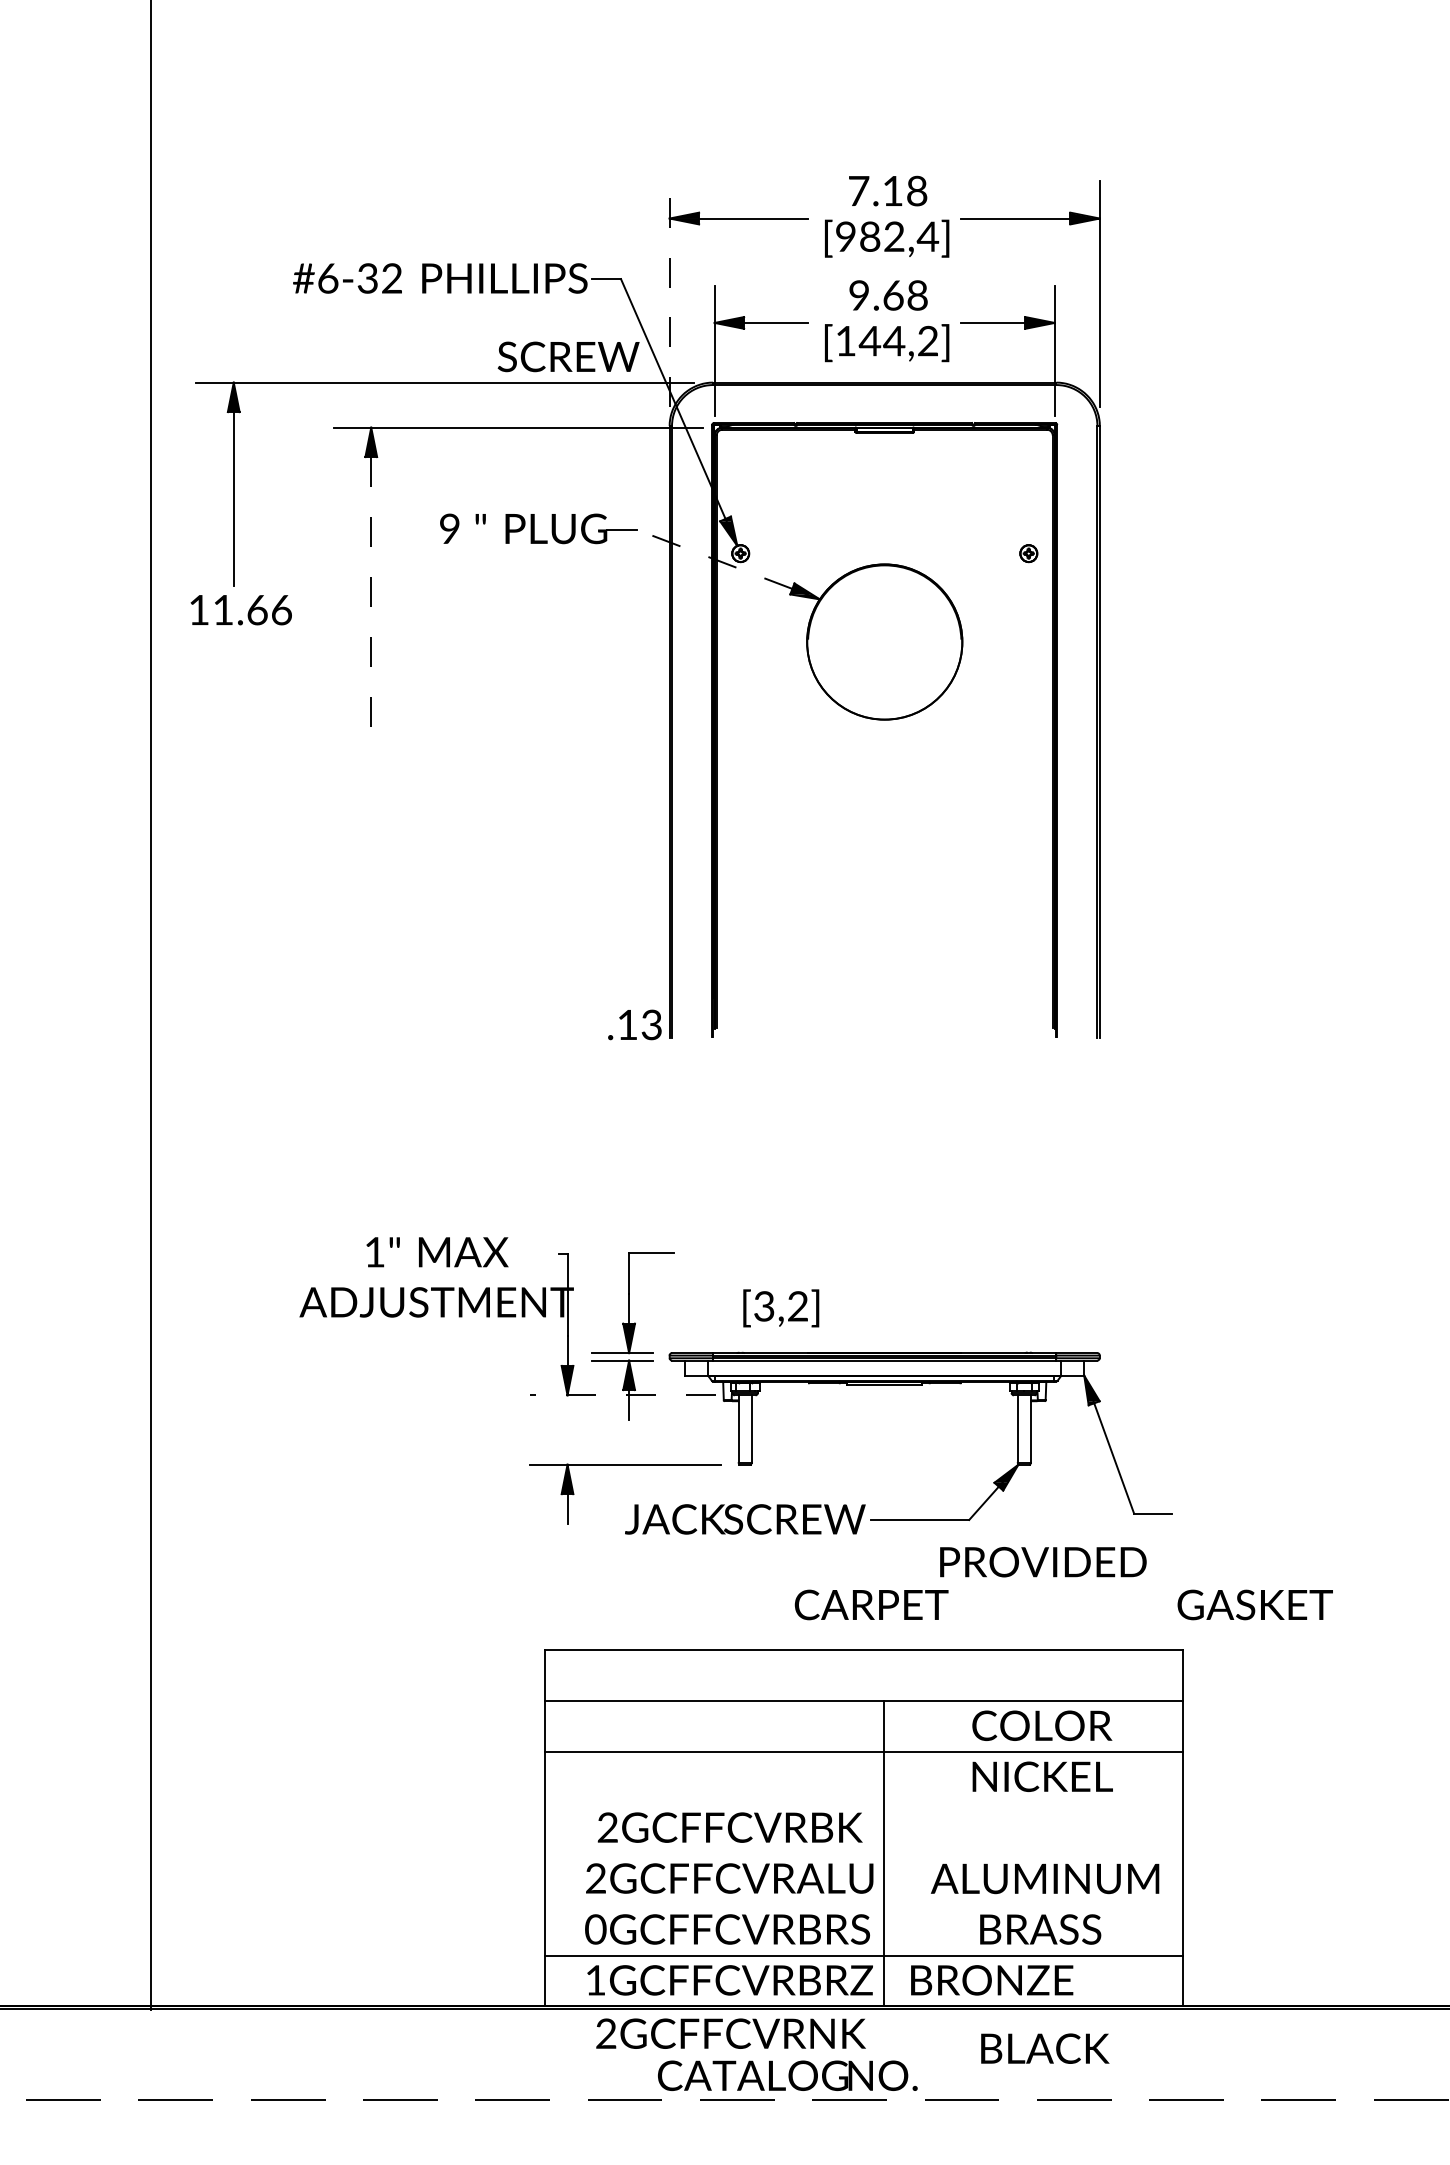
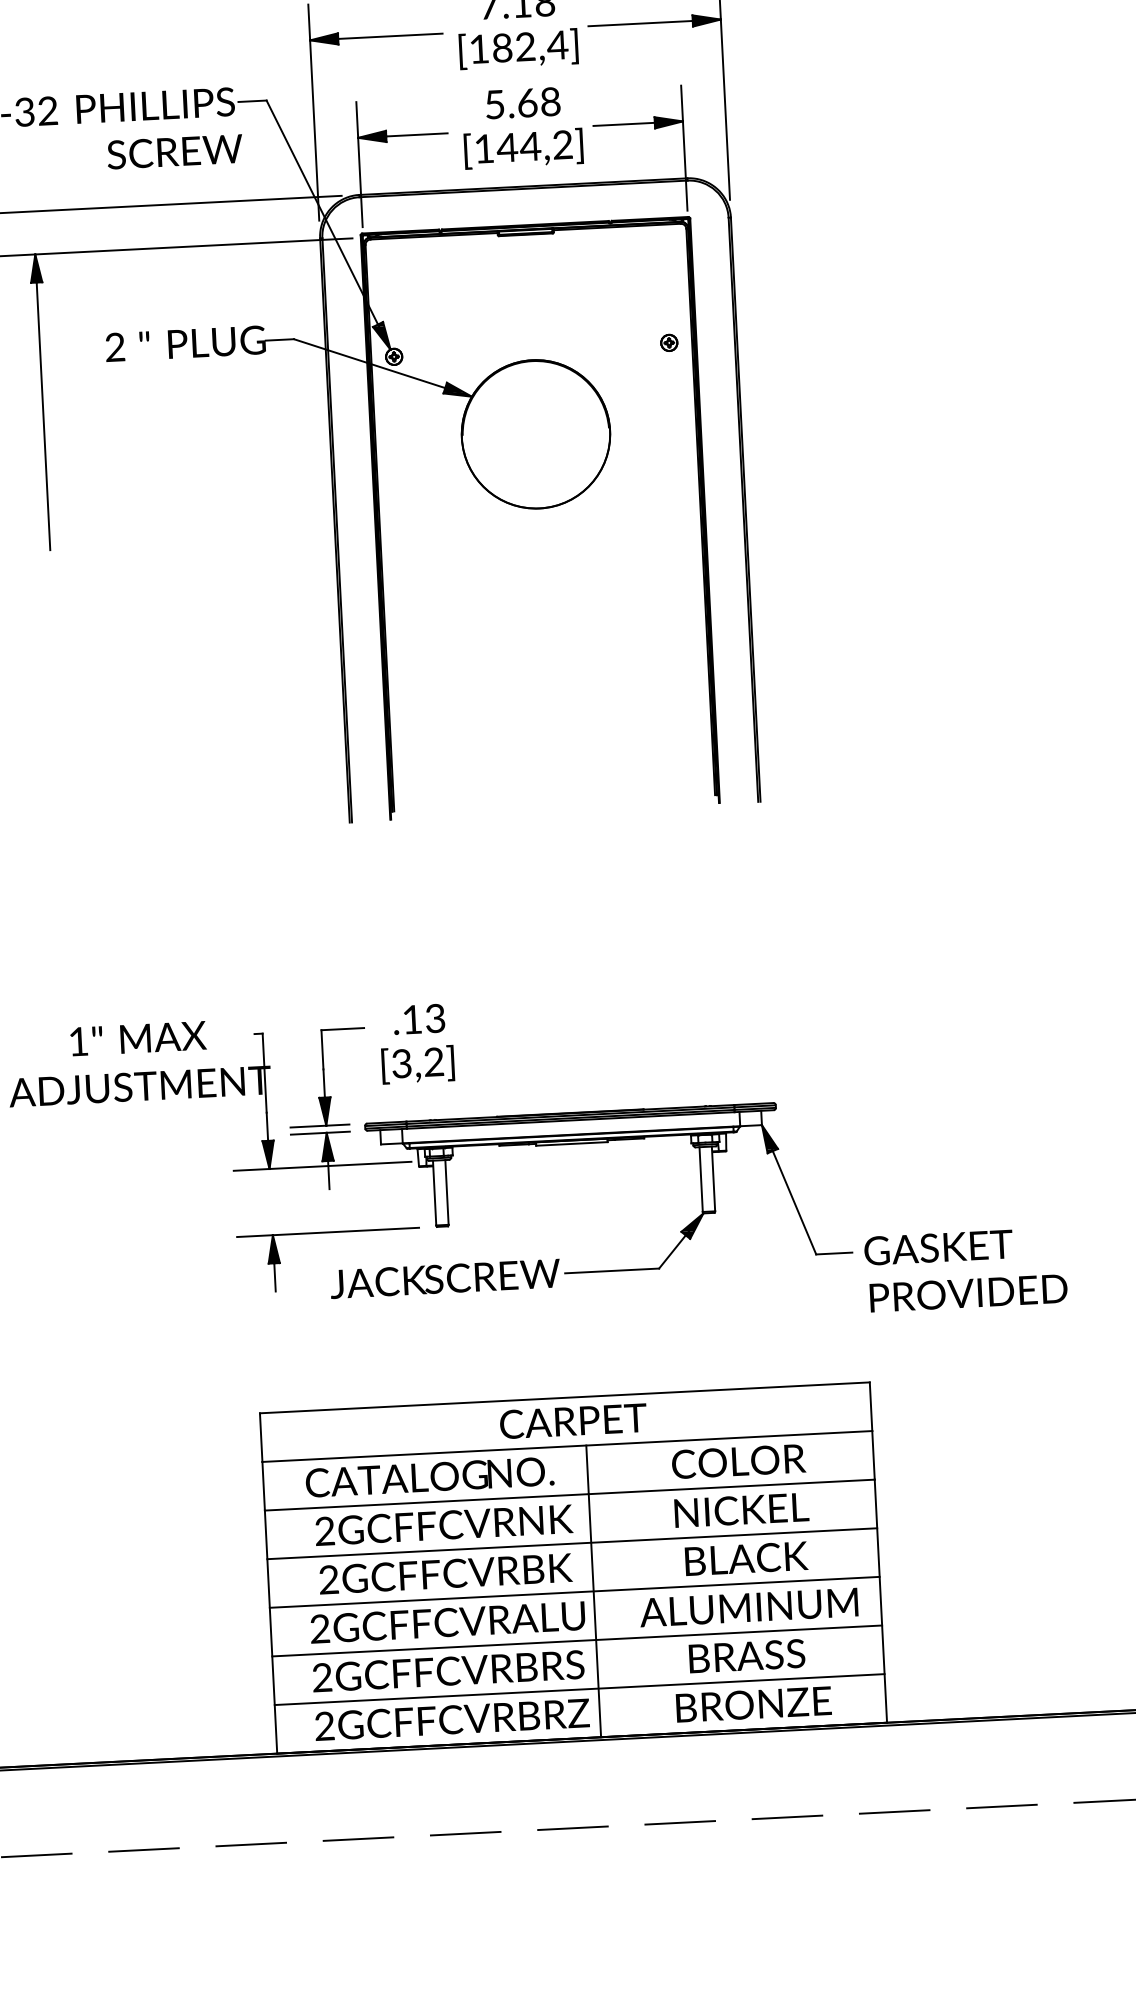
text: (845, 236) -> (478, 48), [982,4] -> [182,4]
line: (669, 293) -> (313, 111), dashed -> solid
text: (858, 295) -> (494, 104), 9.68 -> 5.68
text: (568, 356) -> (174, 151), moved
text: (449, 528) -> (114, 346), 9 -> 2
line: (714, 559) -> (369, 363), dashed -> solid
line: (371, 597) -> (43, 416), dashed -> solid
text: (634, 1024) -> (418, 1018), moved
text: (781, 1308) -> (418, 1064), moved
line: (622, 1395) -> (322, 1166), dashed -> solid
text: (1043, 1562) -> (968, 1293), moved
text: (871, 1604) -> (573, 1420), moved
text: (1254, 1604) -> (937, 1247), moved
line: (863, 1802) -> (571, 1543), added
line: (863, 1853) -> (574, 1592), added
line: (863, 1904) -> (576, 1640), added
text: (595, 1929) -> (322, 1677), 0GCFFCVRBRS -> 2GCFFCVRBRS
text: (595, 1980) -> (324, 1726), 1GCFFCVRBRZ -> 2GCFFCVRBRZ
text: (992, 1980) -> (754, 1704), moved
text: (730, 2033) -> (443, 1525), moved
text: (1045, 2048) -> (746, 1558), moved
text: (787, 2075) -> (429, 1476), moved

